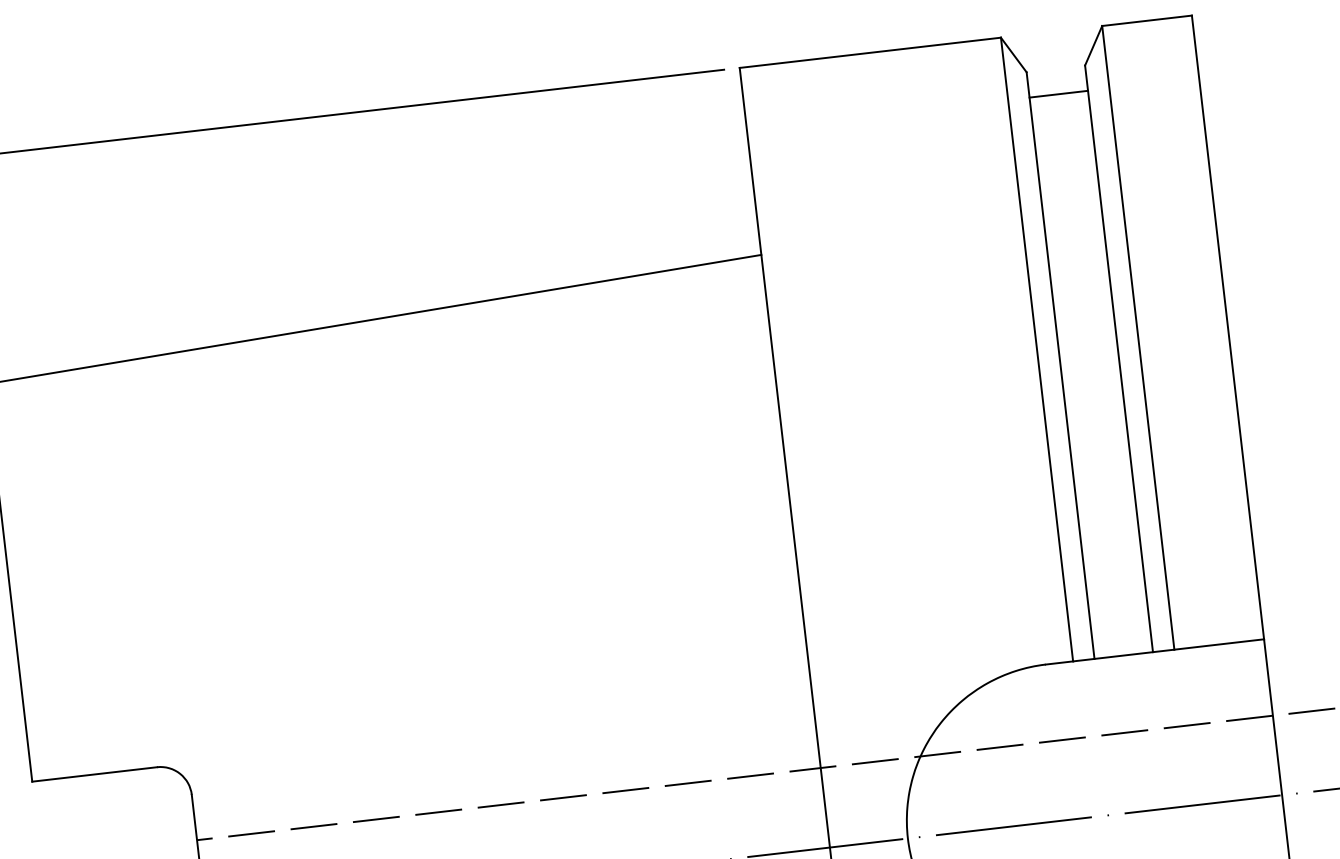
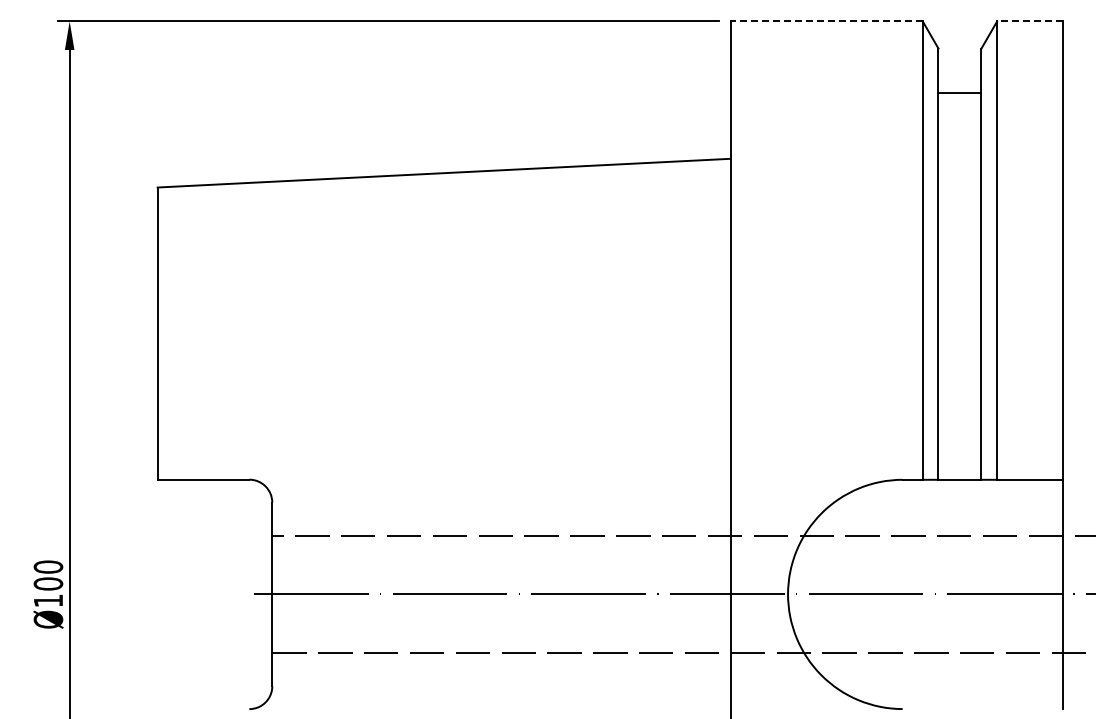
line: (1147, 20) -> (1030, 21), solid -> dashed
line: (870, 53) -> (826, 21), solid -> dashed
line: (1058, 94) -> (959, 93), moved

